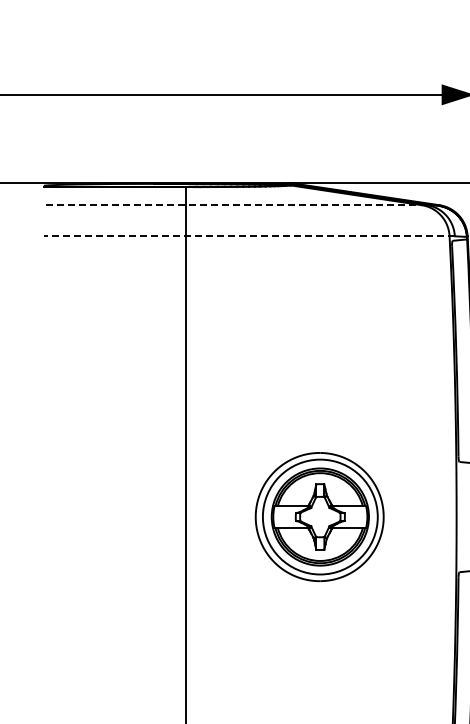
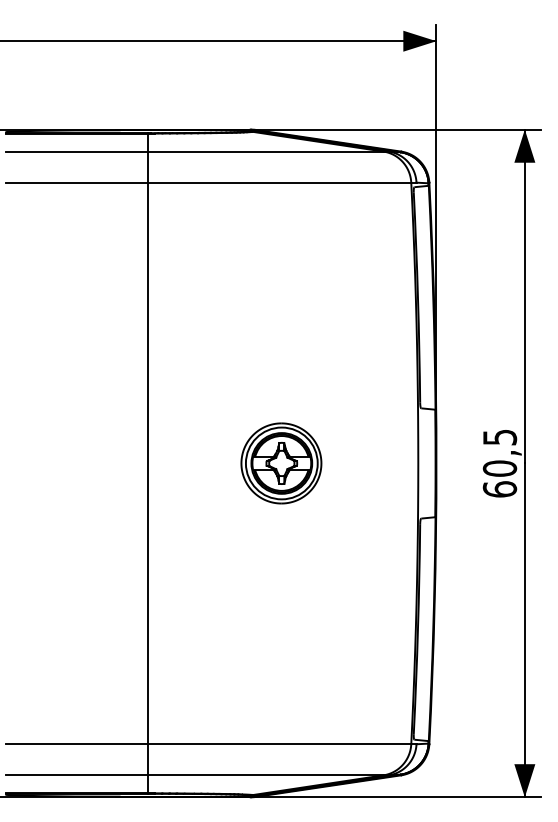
line: (235, 205) -> (197, 151), dashed -> solid
line: (248, 236) -> (210, 182), dashed -> solid
part: (319, 517) -> (281, 463), size x0.62

